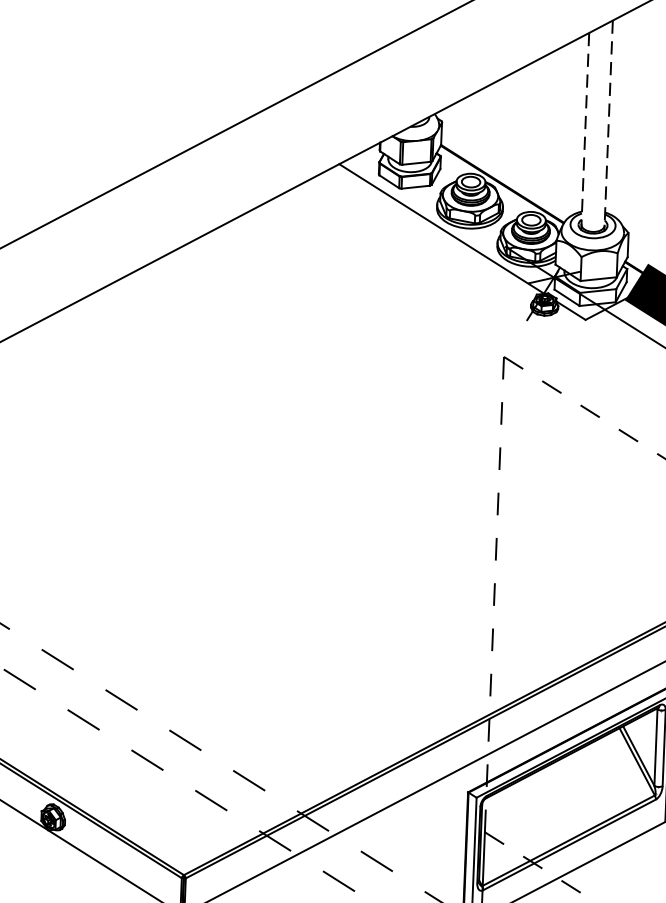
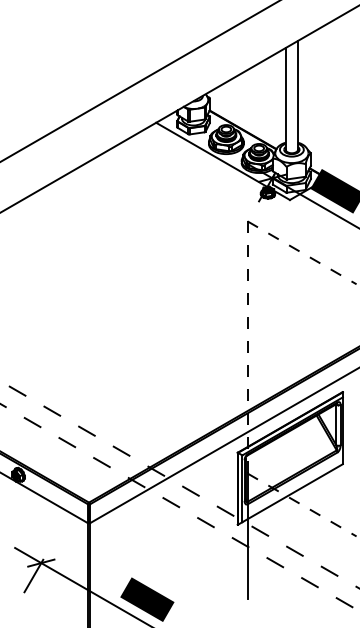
line: (609, 123) -> (298, 95), dashed -> solid
line: (584, 128) -> (285, 98), dashed -> solid

